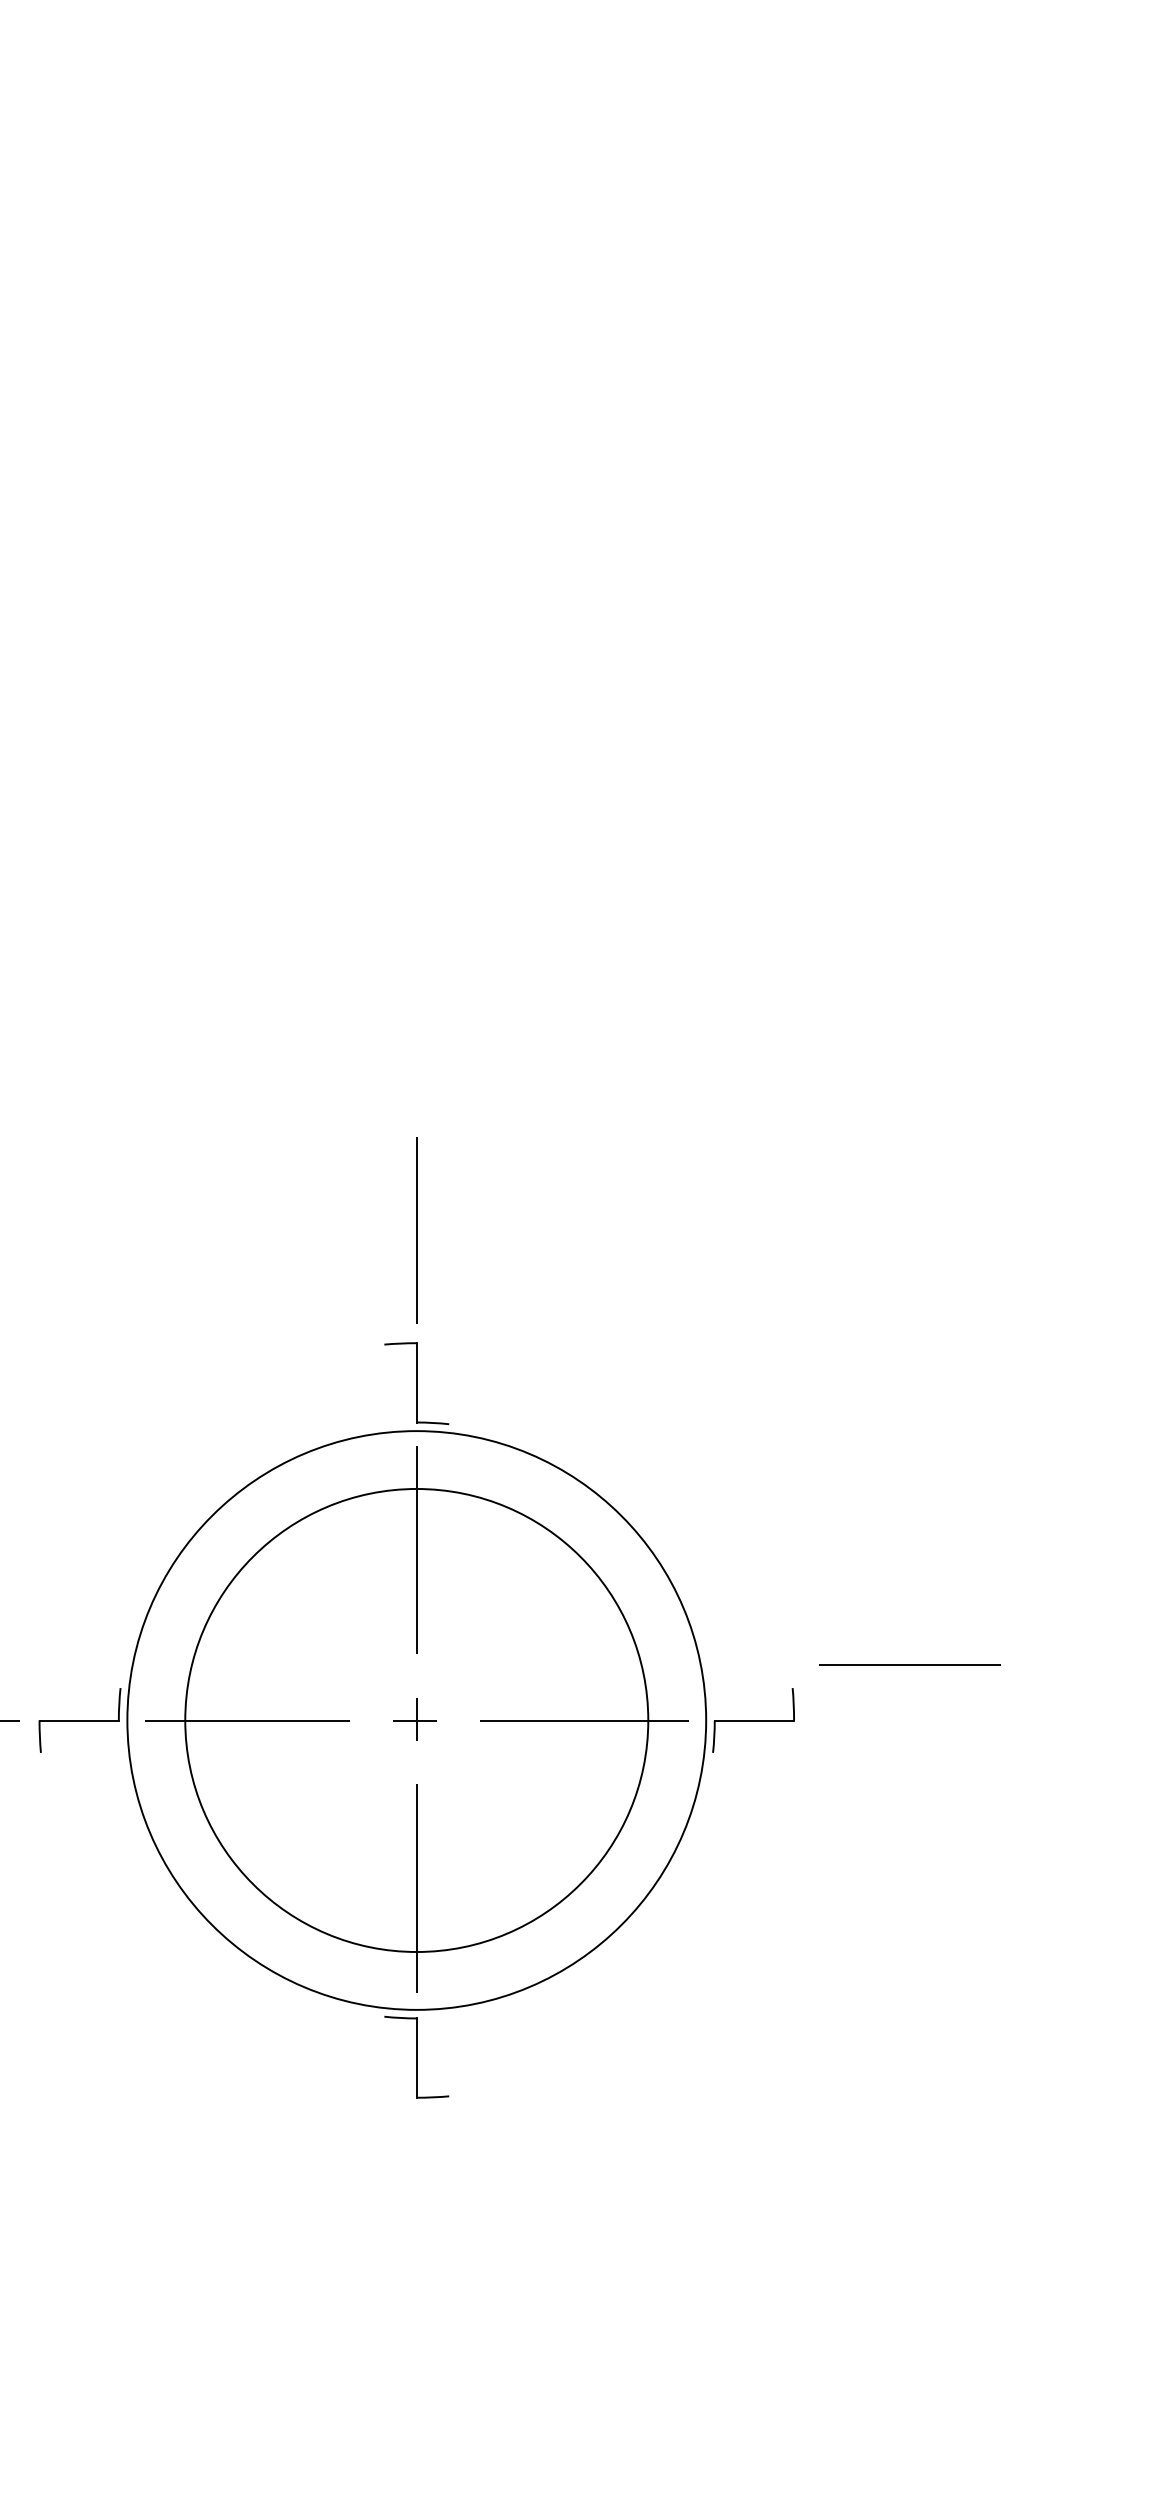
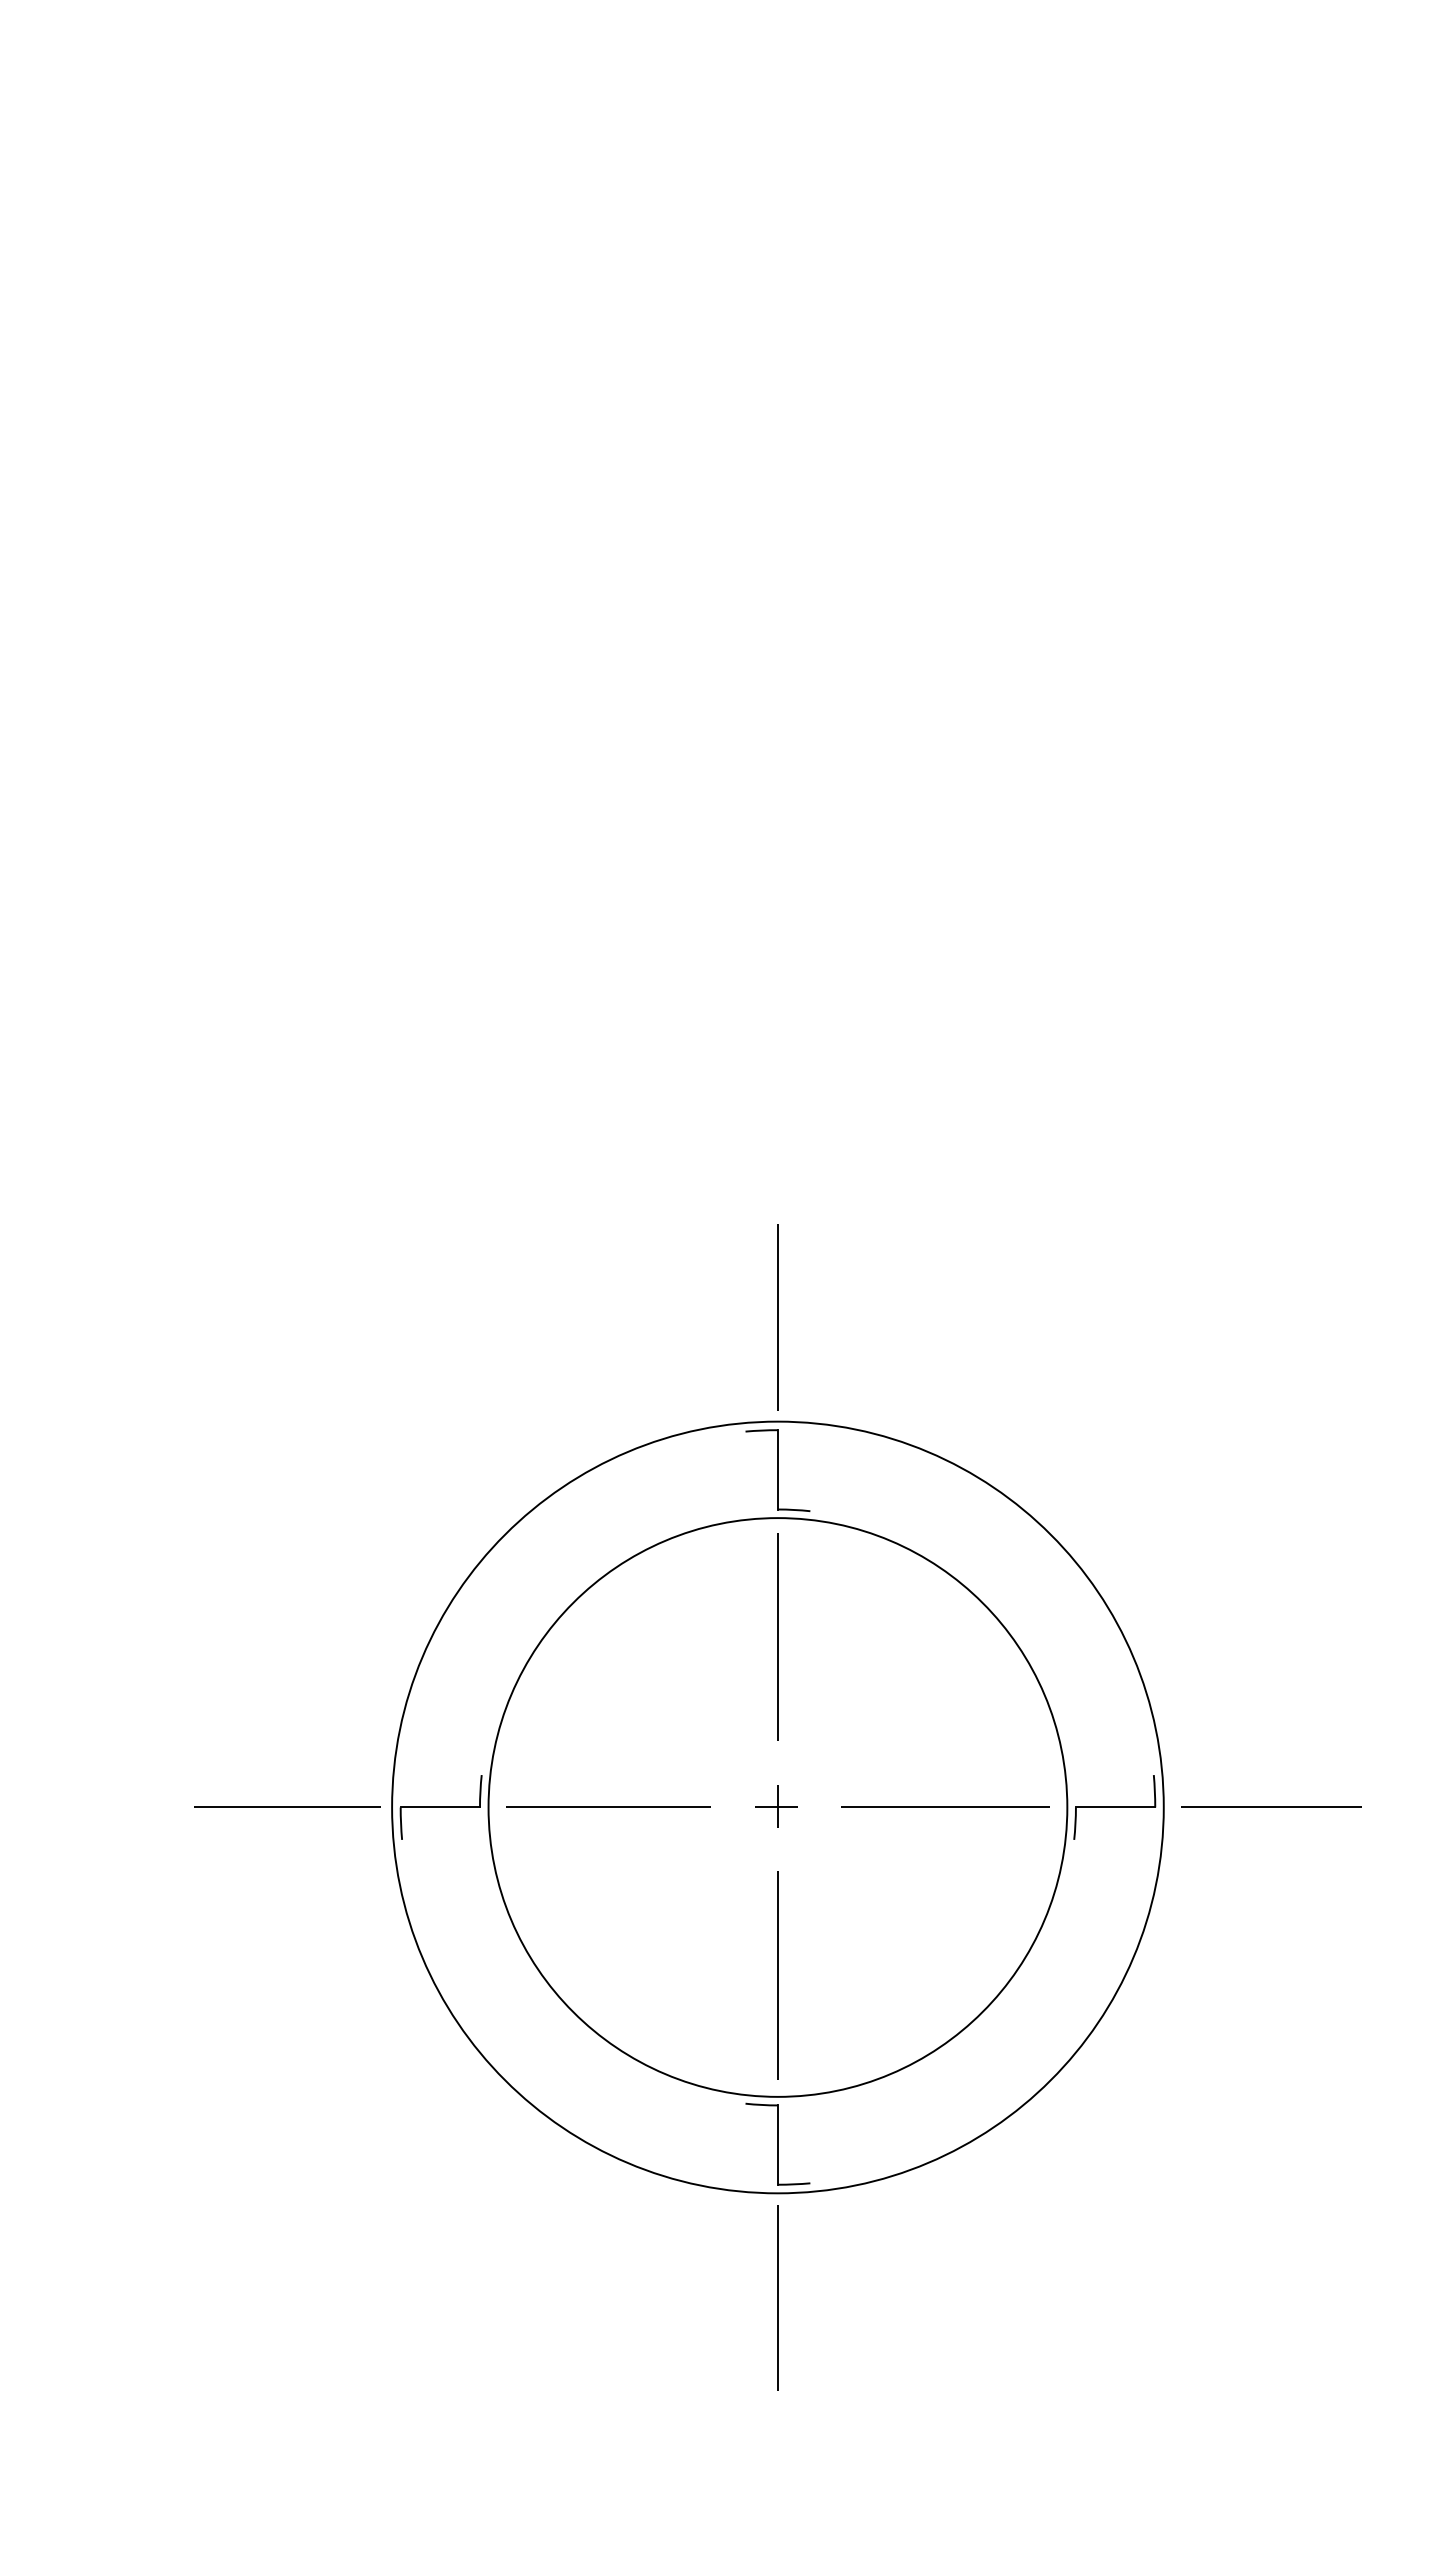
line: (910, 1664) -> (1271, 1806), moved
circle: (416, 1720) -> (777, 1807), size x1.67
line: (416, 2211) -> (777, 2298), added

